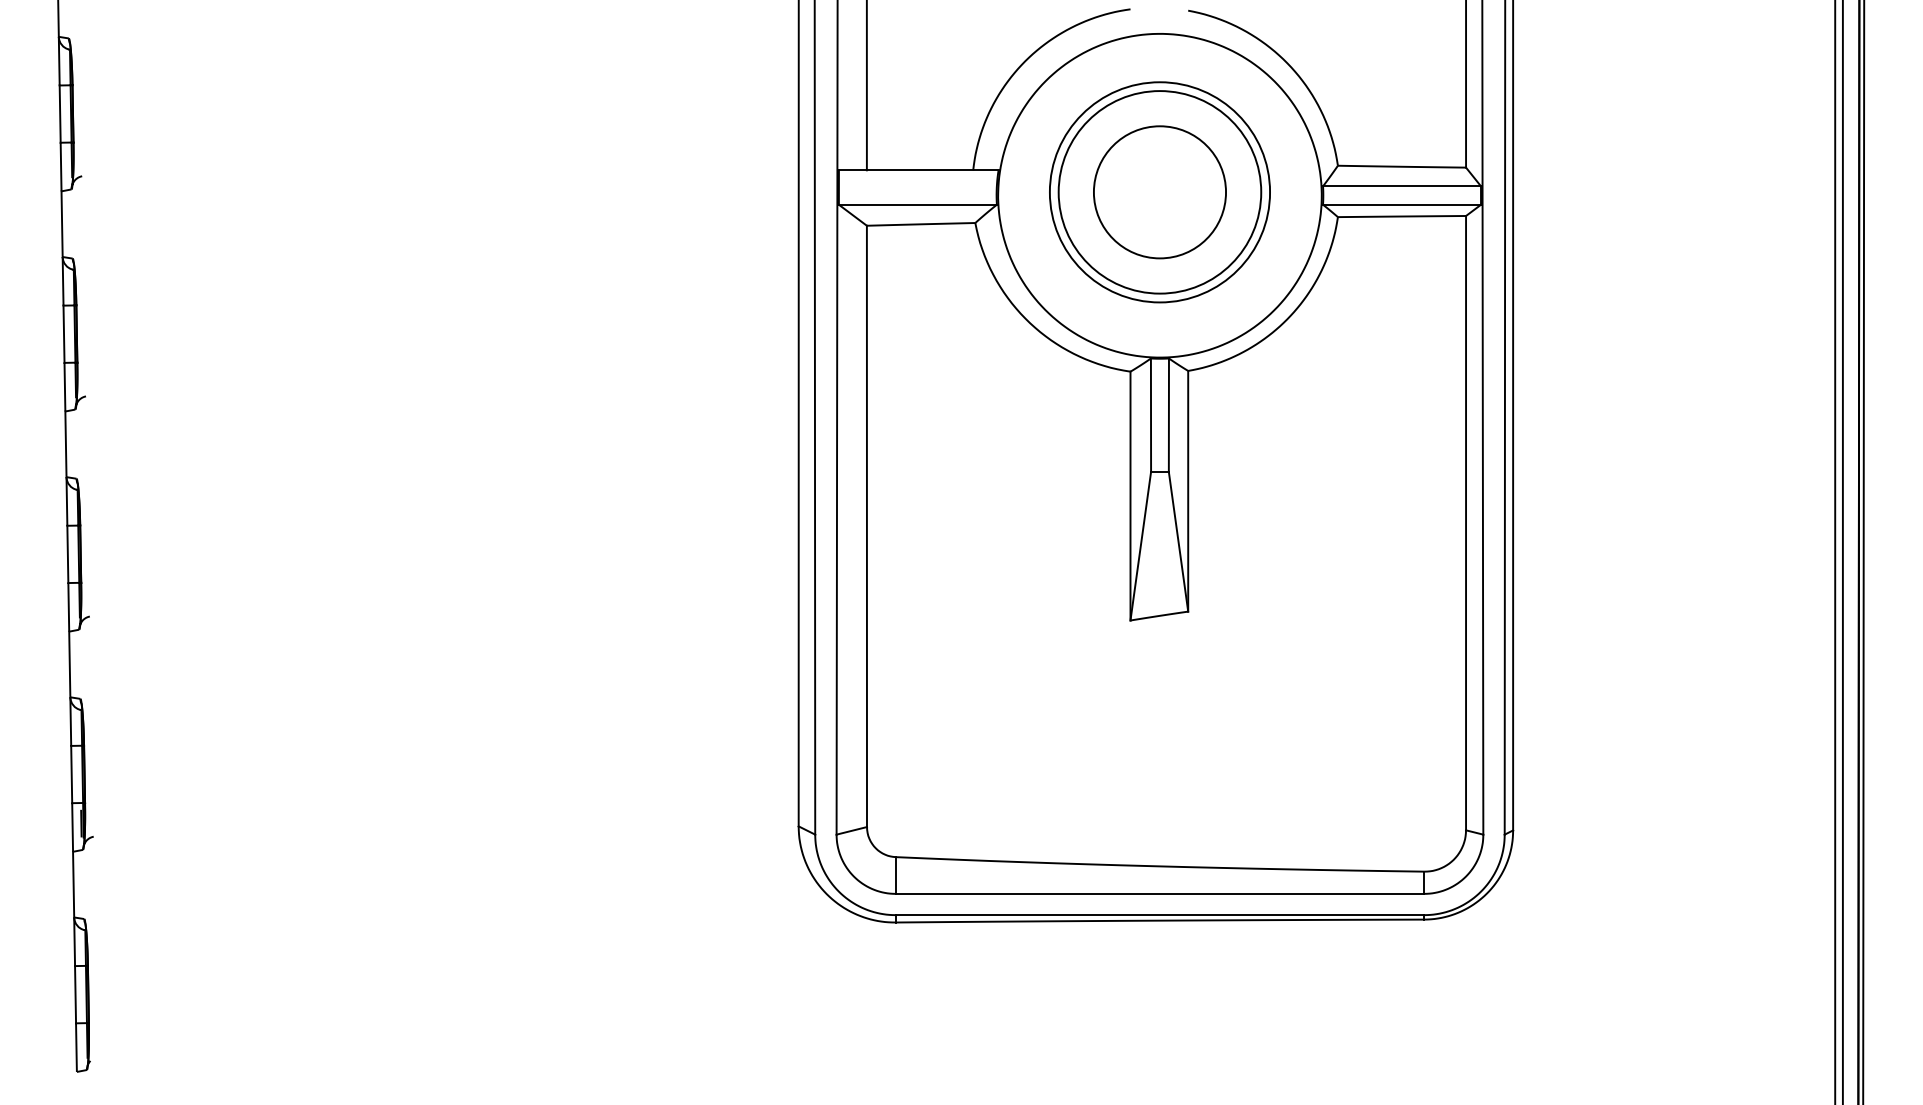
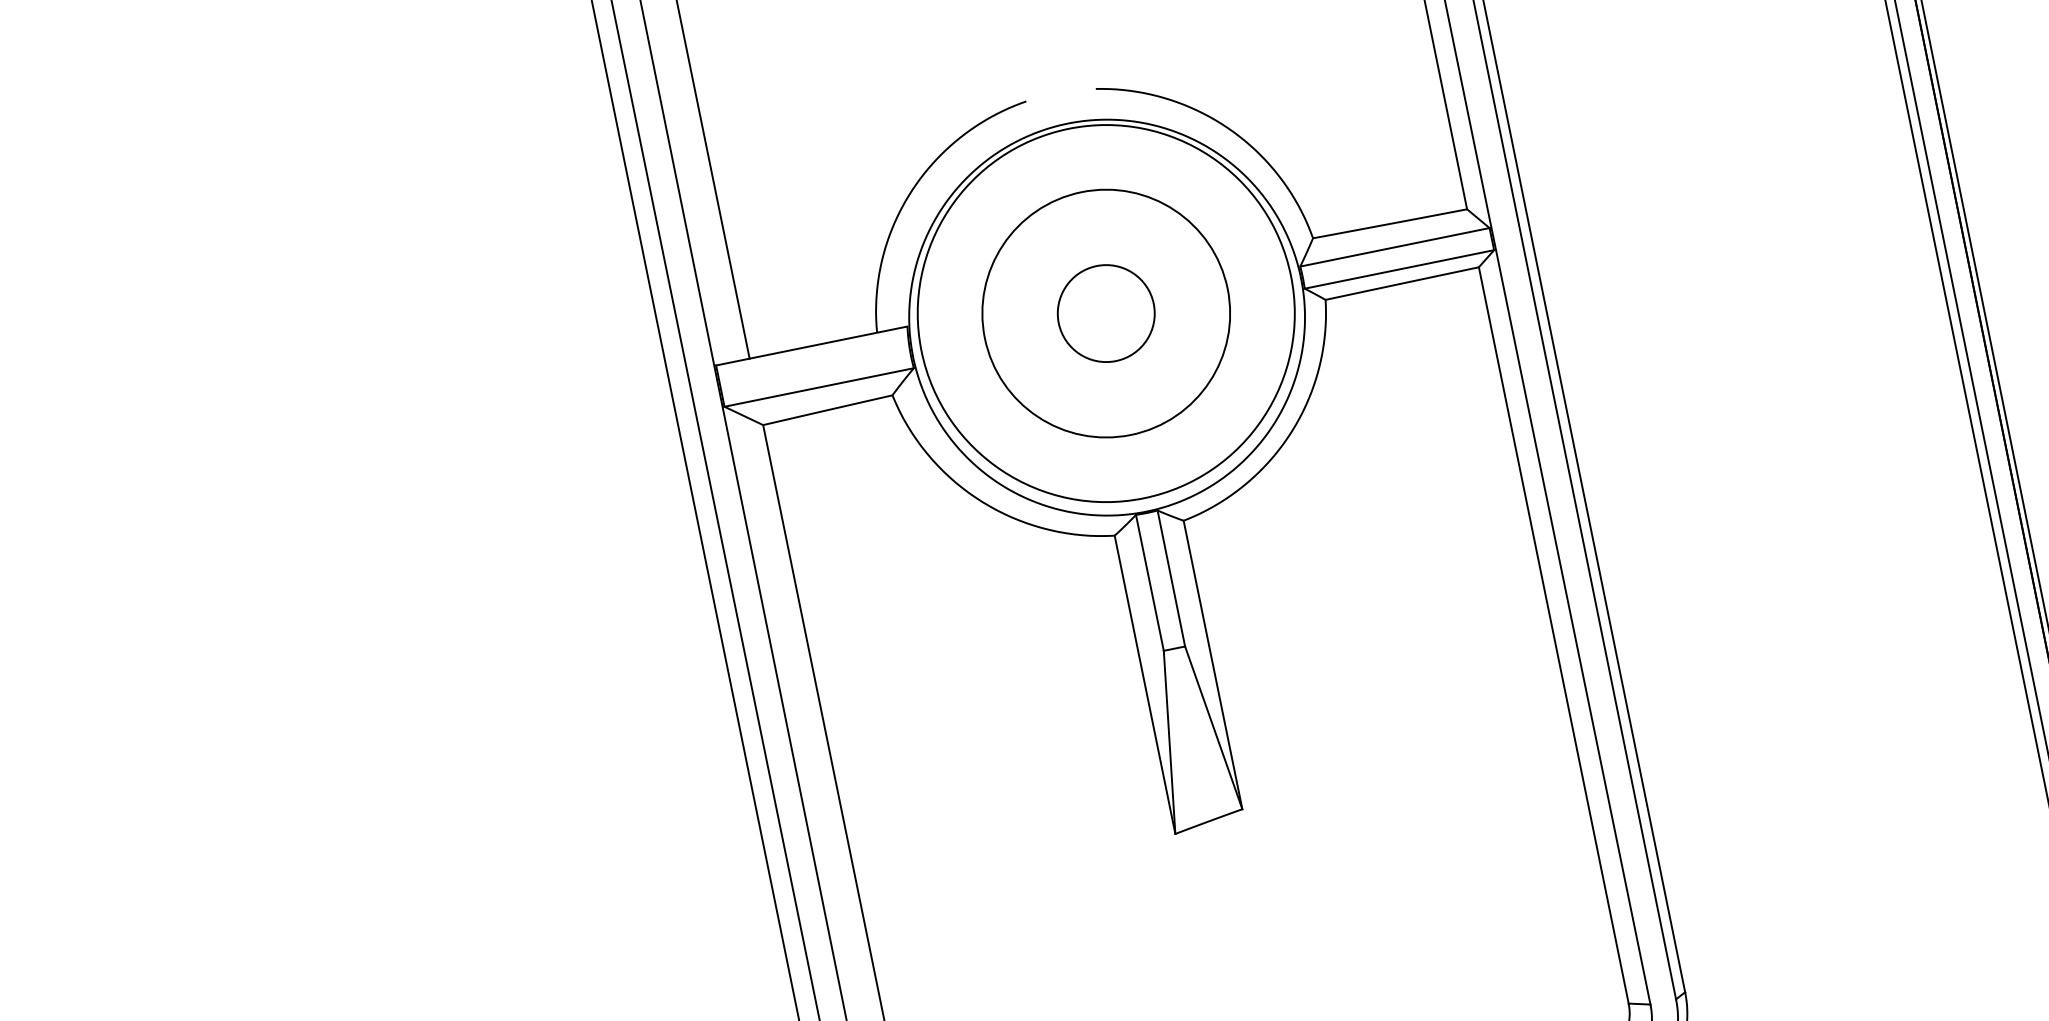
circle: (1159, 192) -> (1105, 313), size x0.6
circle: (1159, 192) -> (1105, 313), size x1.4

